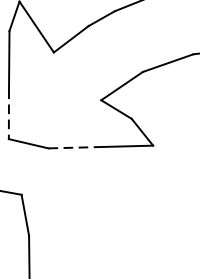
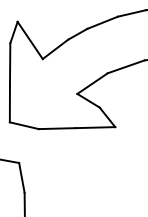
line: (8, 114) -> (9, 104), dashed -> solid
line: (74, 147) -> (57, 128), dashed -> solid

